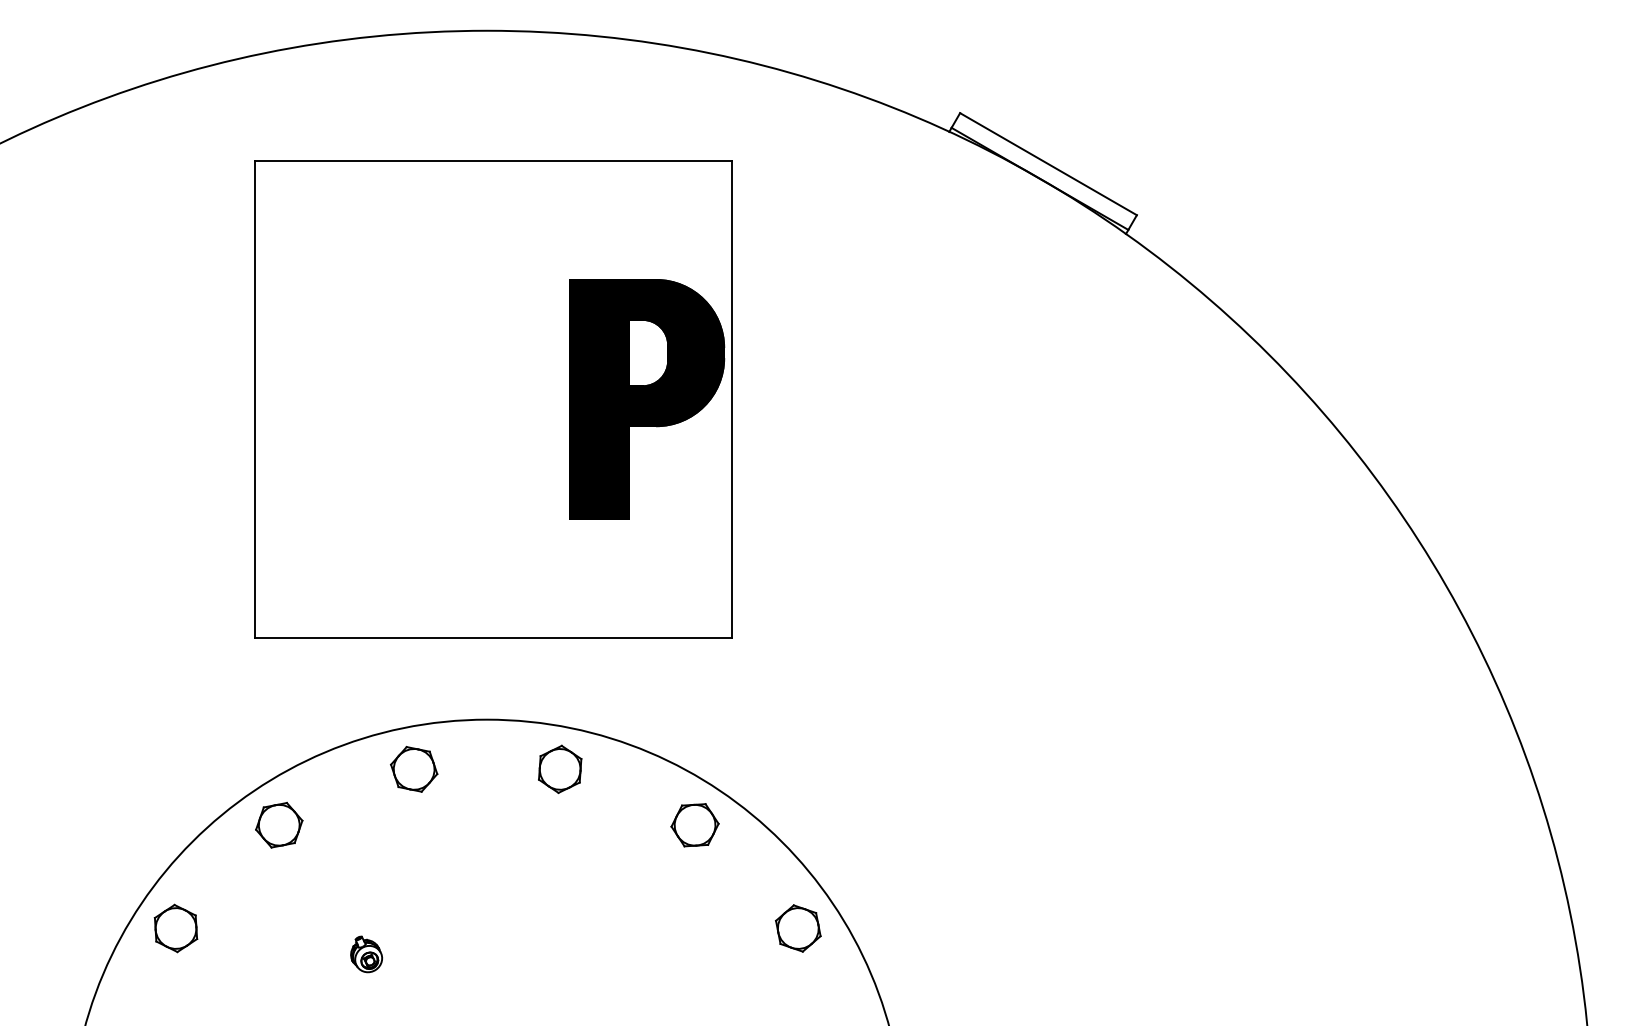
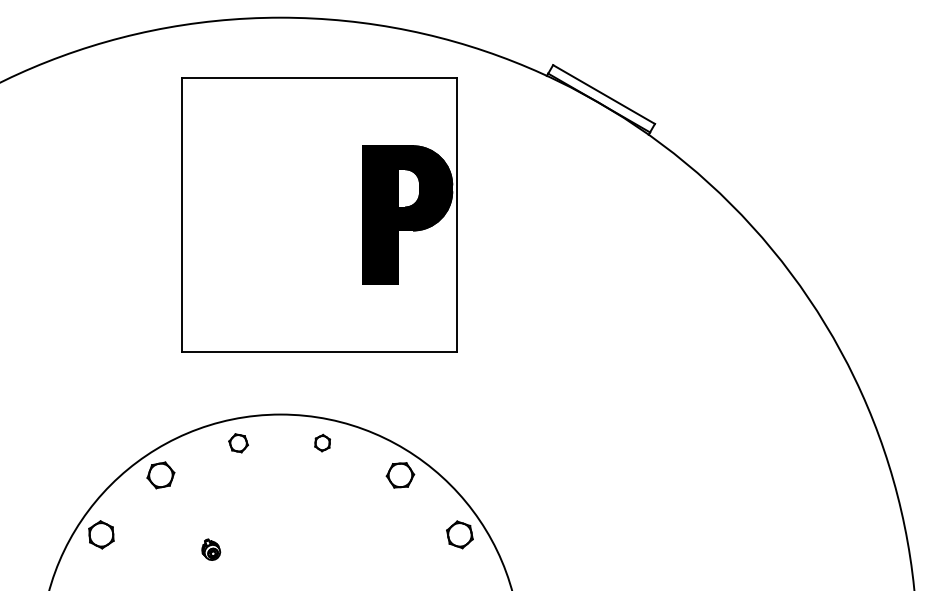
part: (493, 398) -> (319, 214), moved
part: (559, 768) -> (322, 442), size x0.6
part: (413, 769) -> (238, 443), size x0.7

